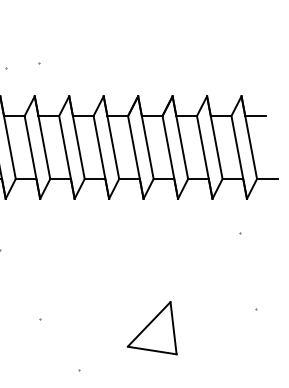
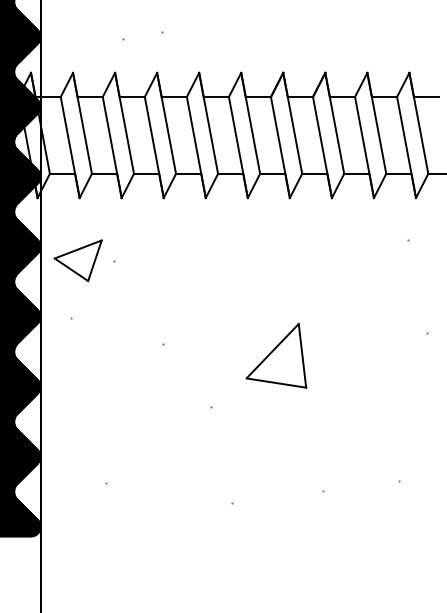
part: (152, 327) -> (276, 355), moved

